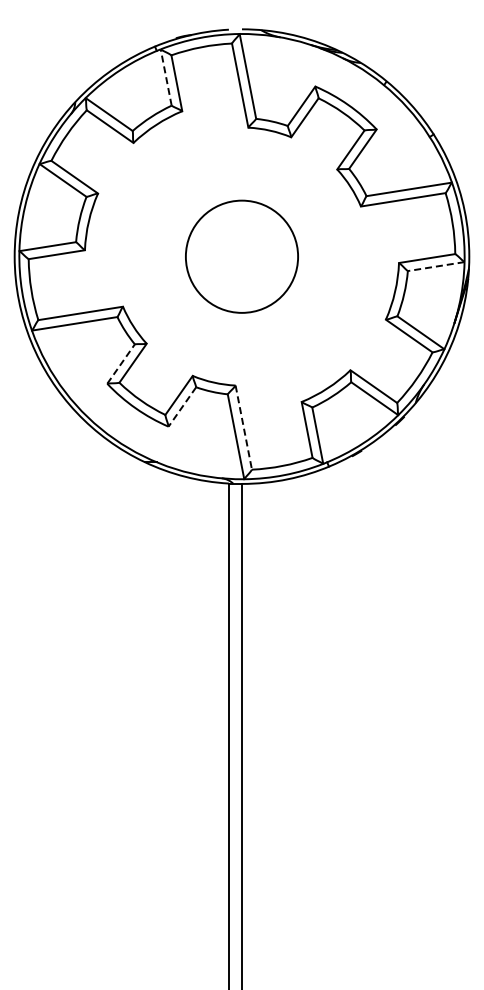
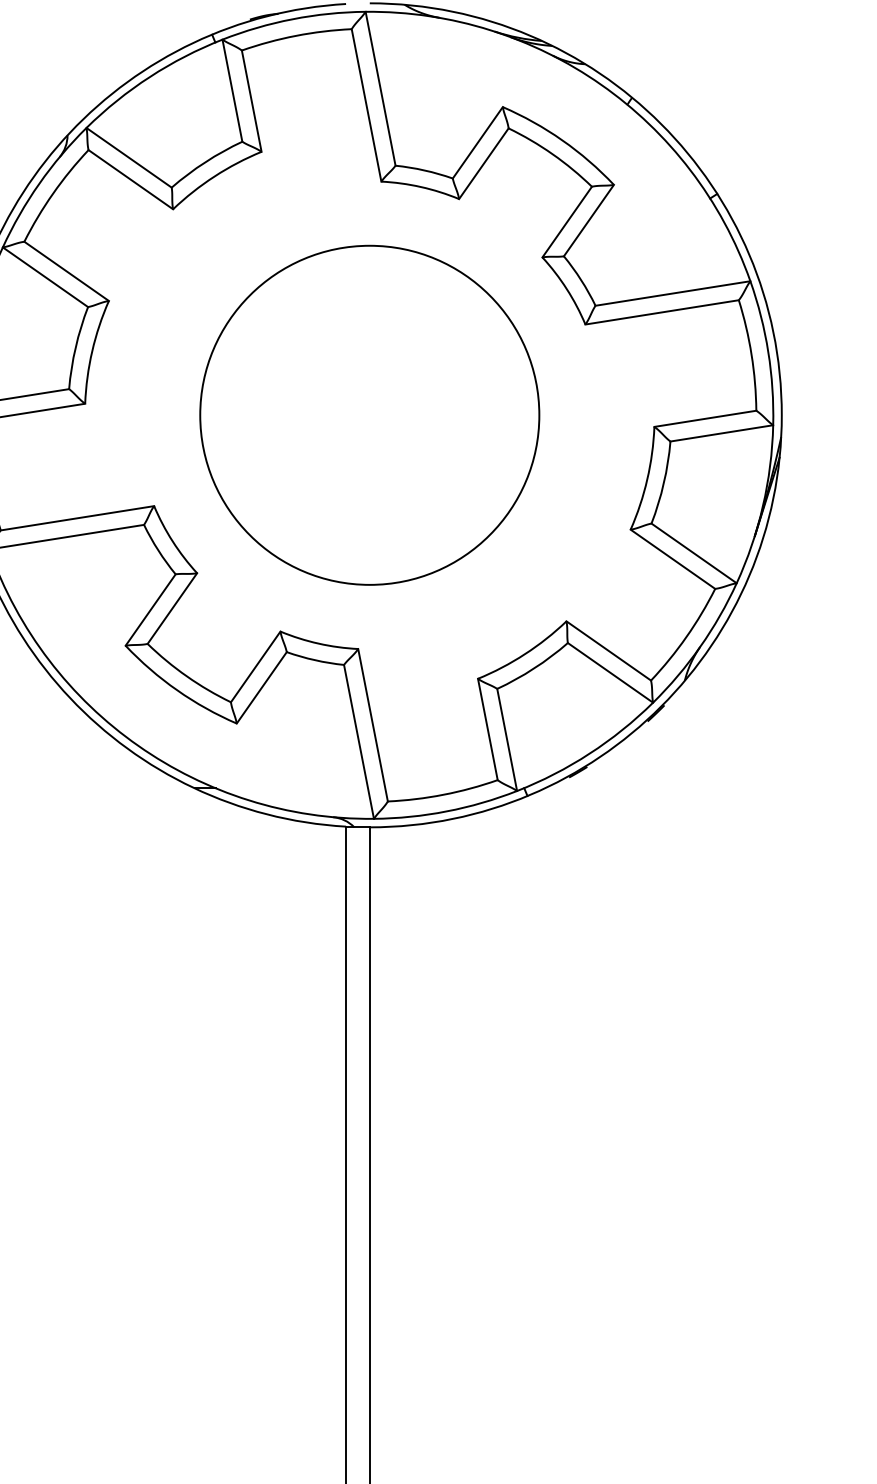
line: (166, 77) -> (232, 90), dashed -> solid
circle: (241, 256) -> (368, 415), size x1.67
line: (436, 266) -> (722, 433), dashed -> solid
line: (121, 363) -> (151, 609), dashed -> solid
line: (182, 407) -> (261, 688), dashed -> solid
line: (243, 427) -> (372, 725), dashed -> solid

